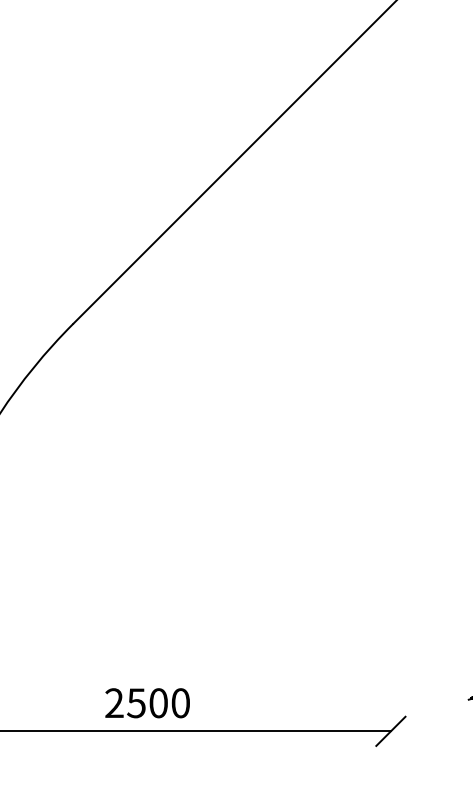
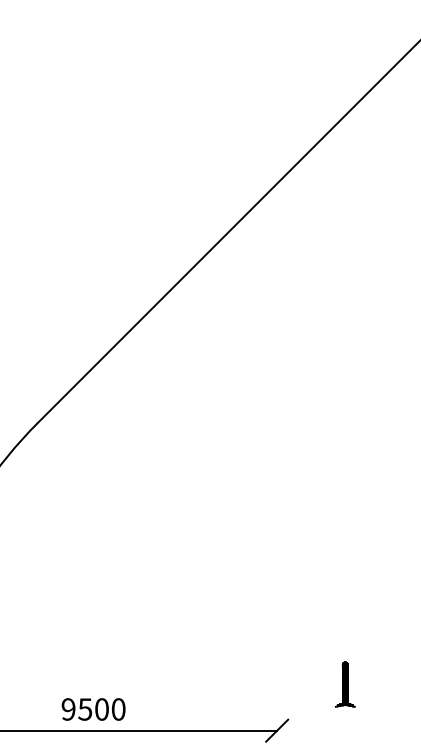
text: (114, 703) -> (68, 709), 2500 -> 9500

